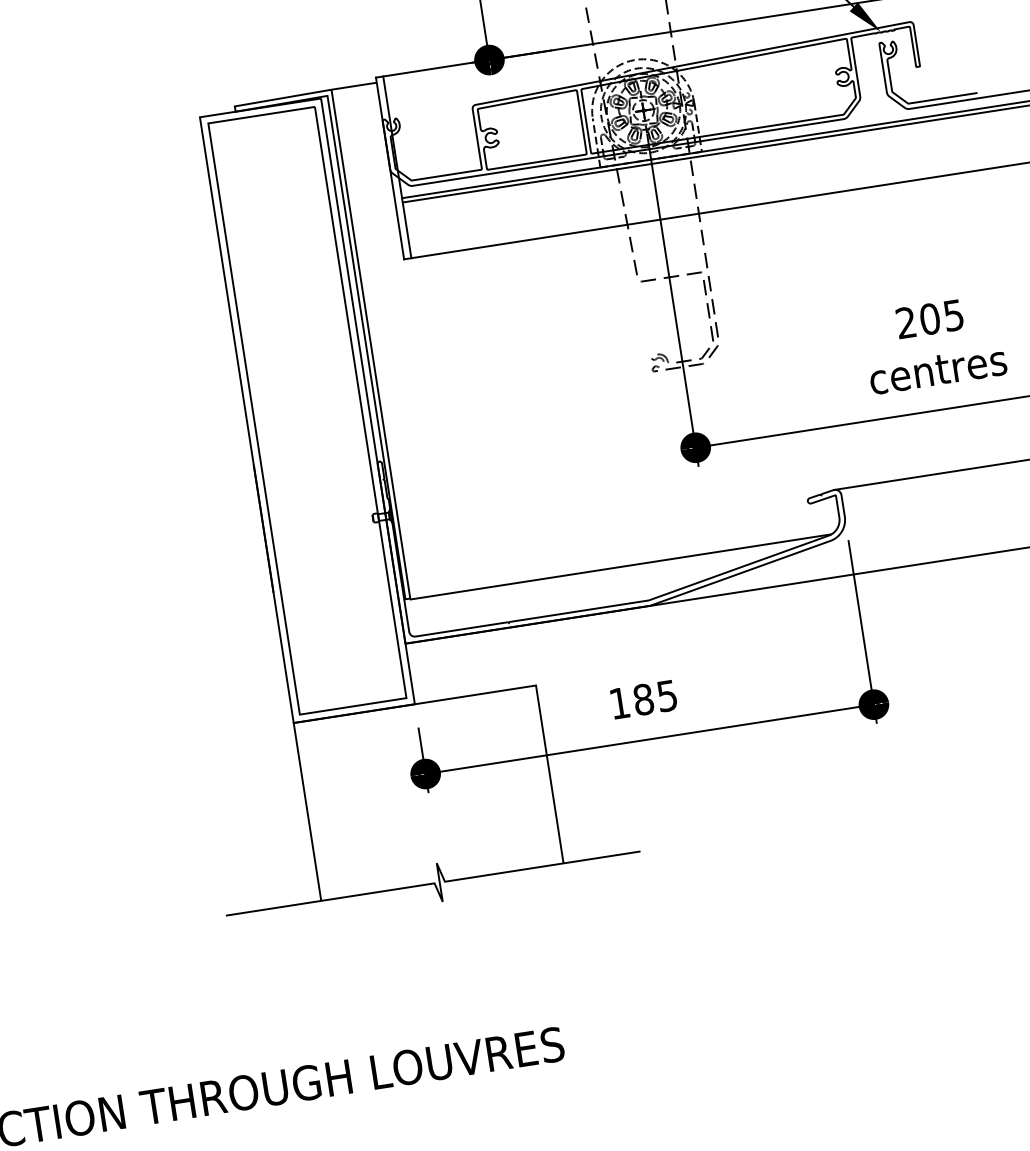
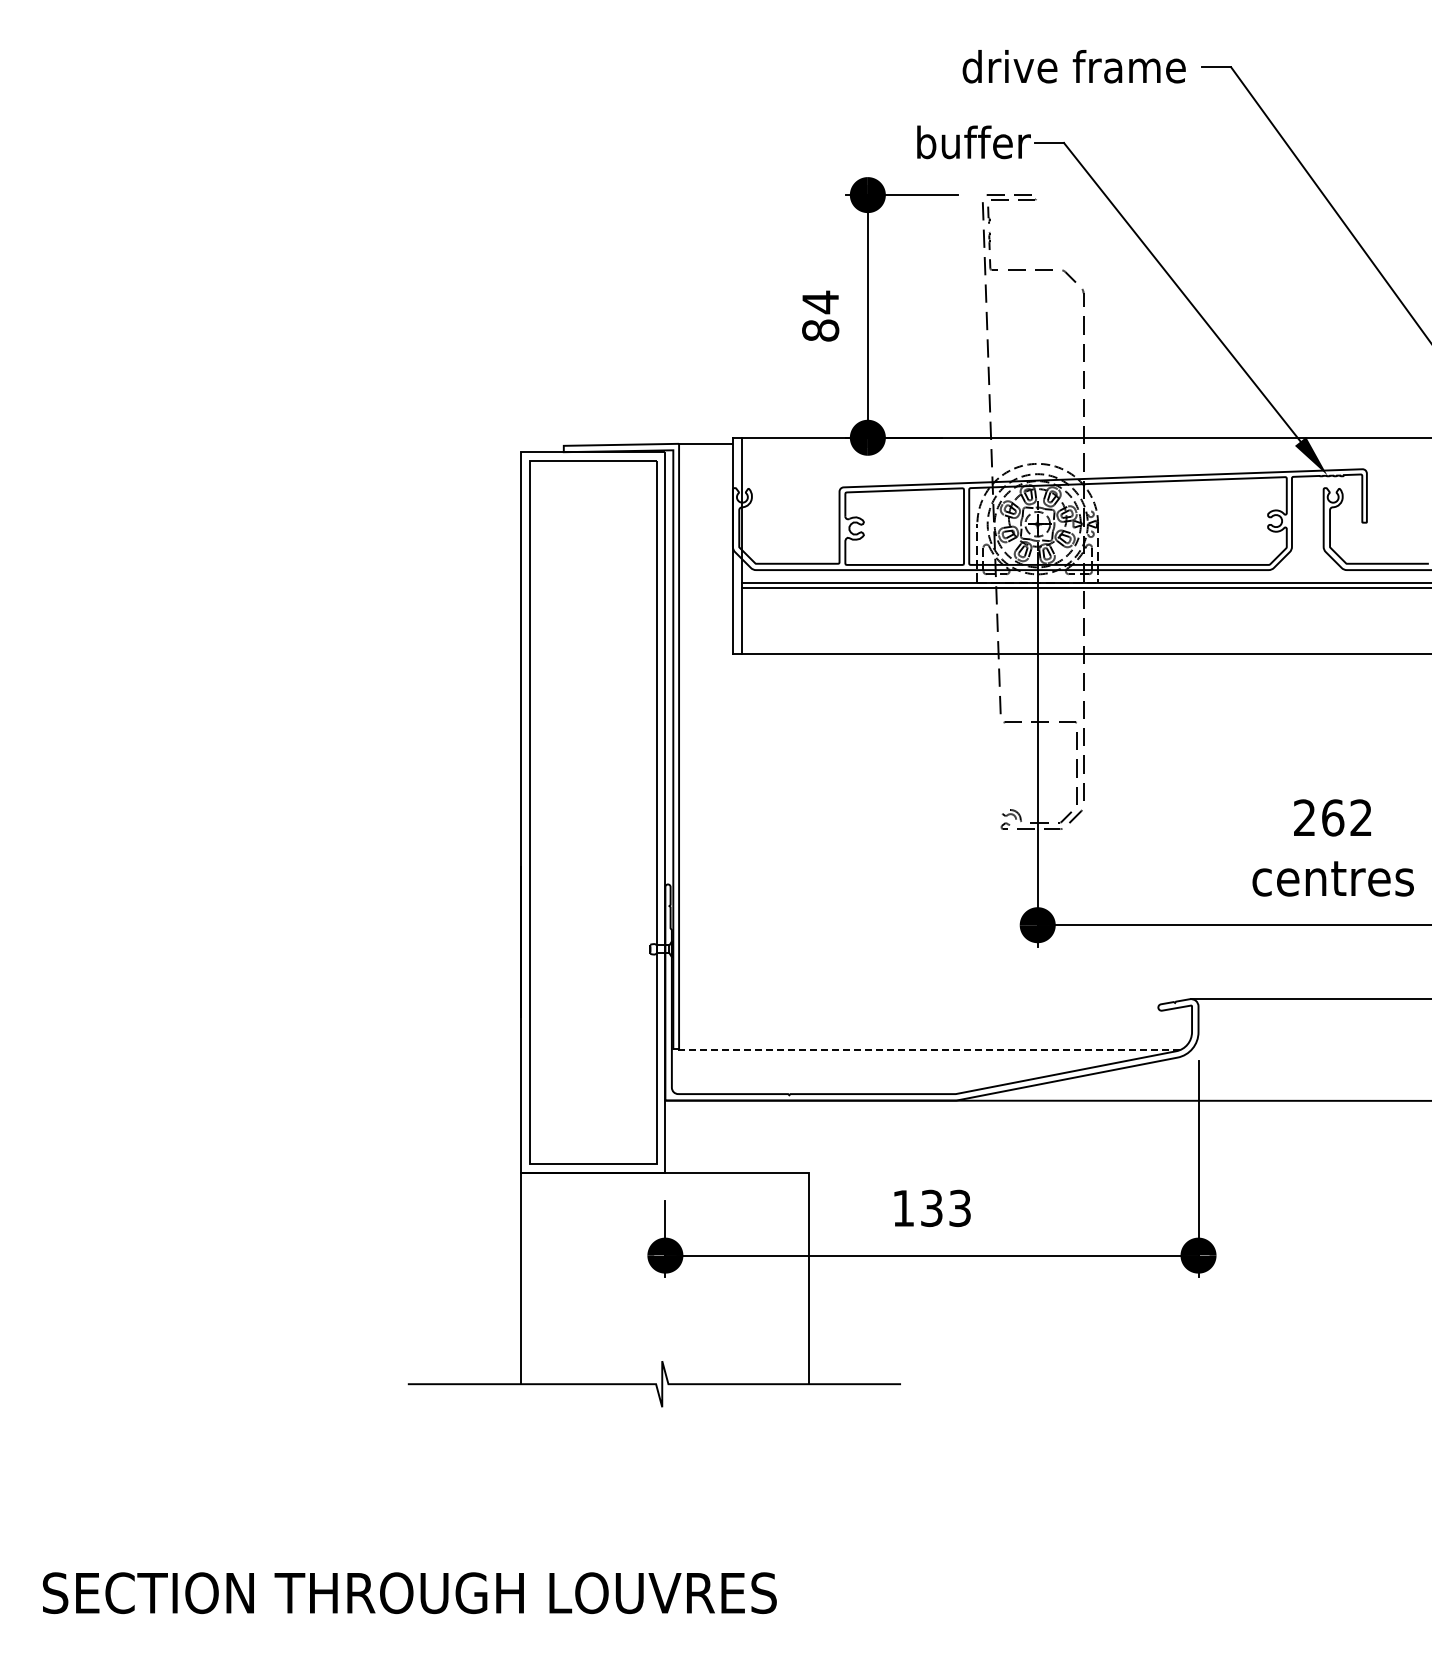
text: (941, 317) -> (1346, 817), 205 -> 262
line: (621, 567) -> (929, 1050), solid -> dashed
text: (655, 697) -> (945, 1208), 185 -> 133

